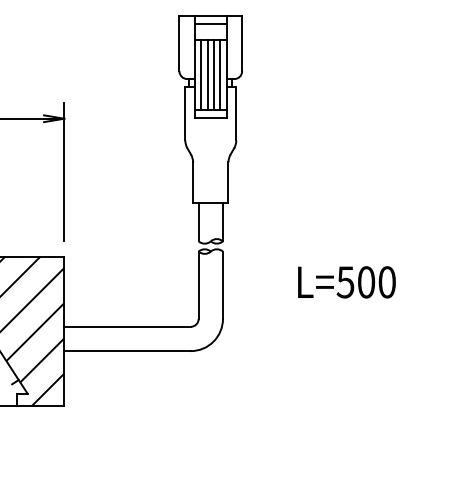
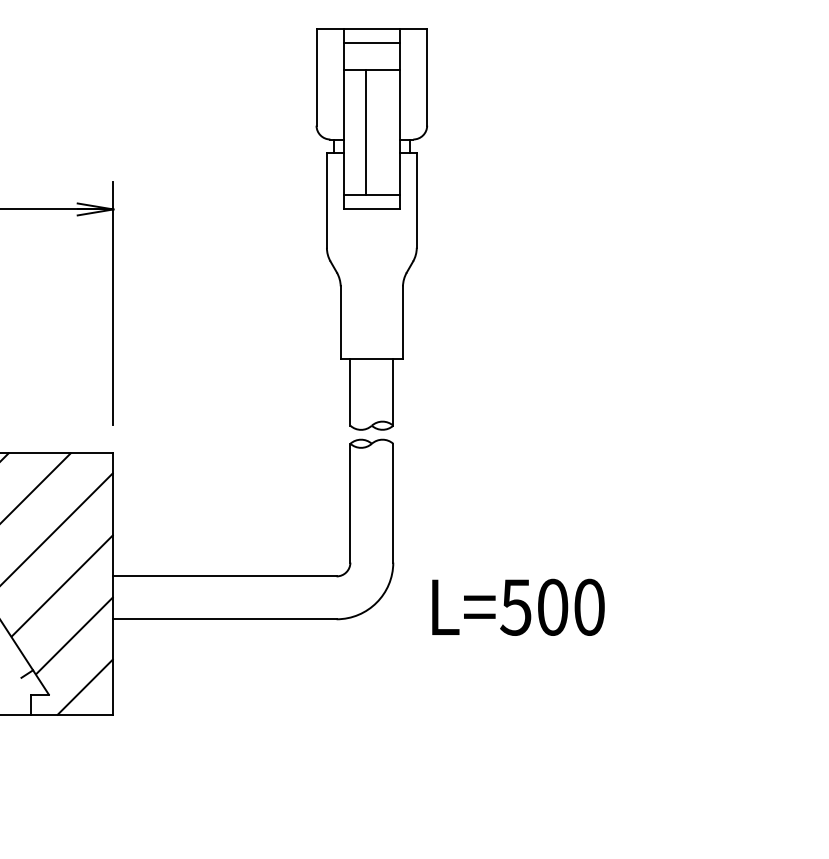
line: (201, 74) -> (355, 131), removed
line: (213, 74) -> (376, 131), removed
line: (220, 74) -> (388, 131), removed
text: (346, 282) -> (517, 607), moved

